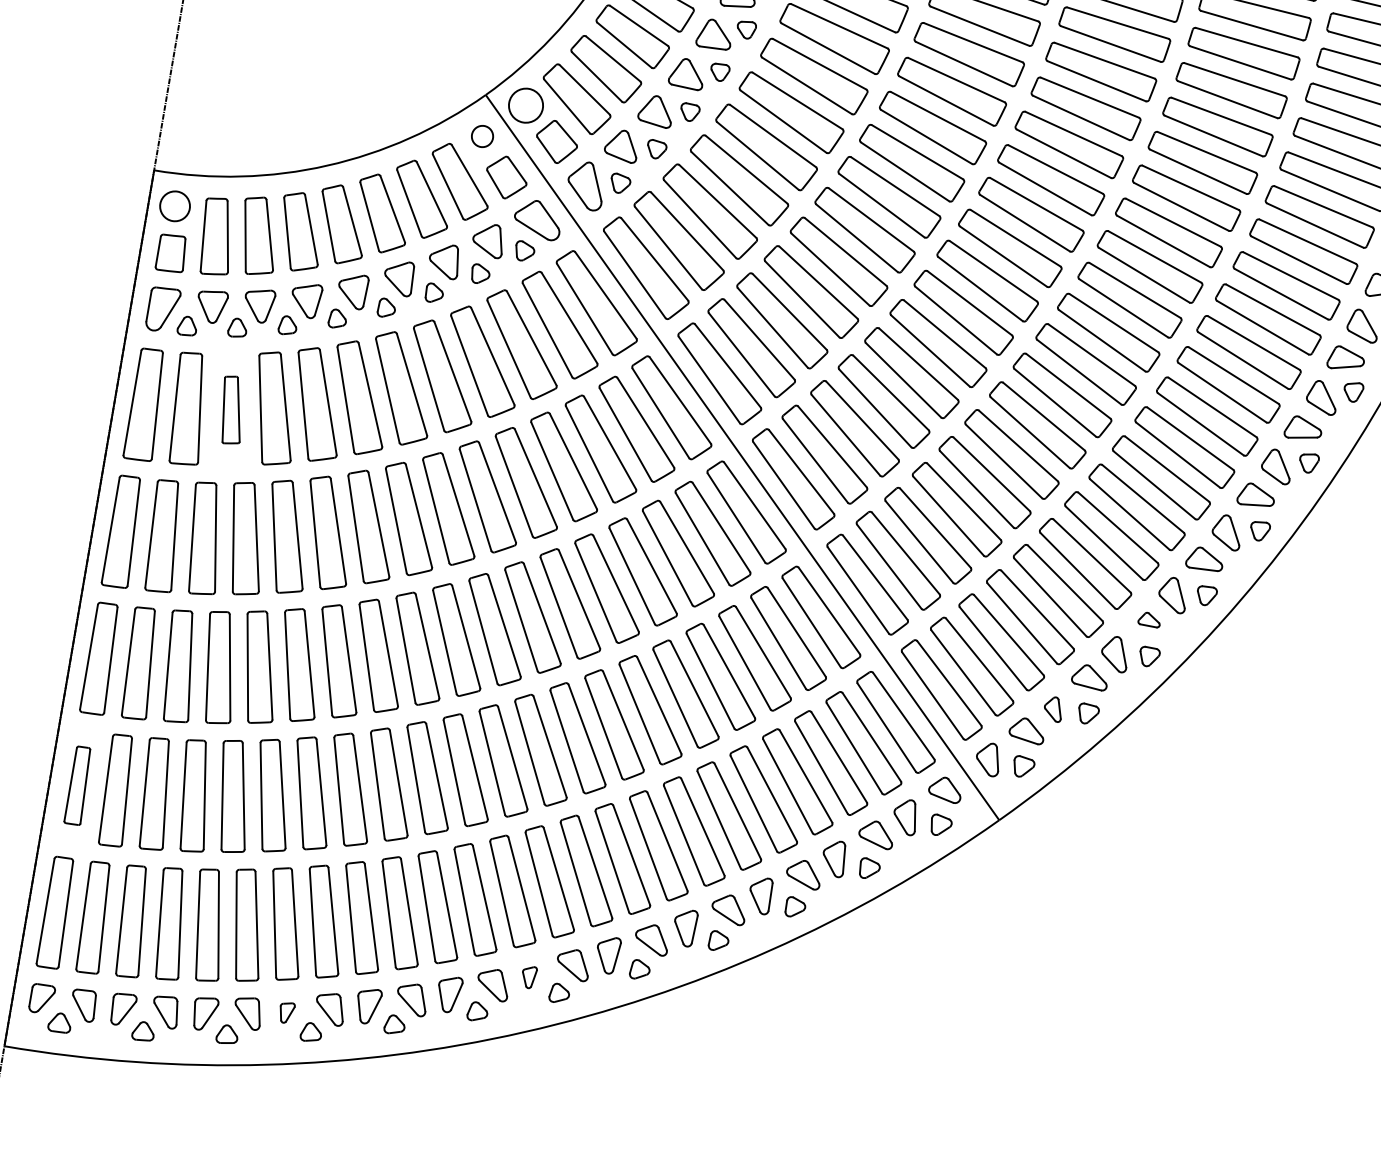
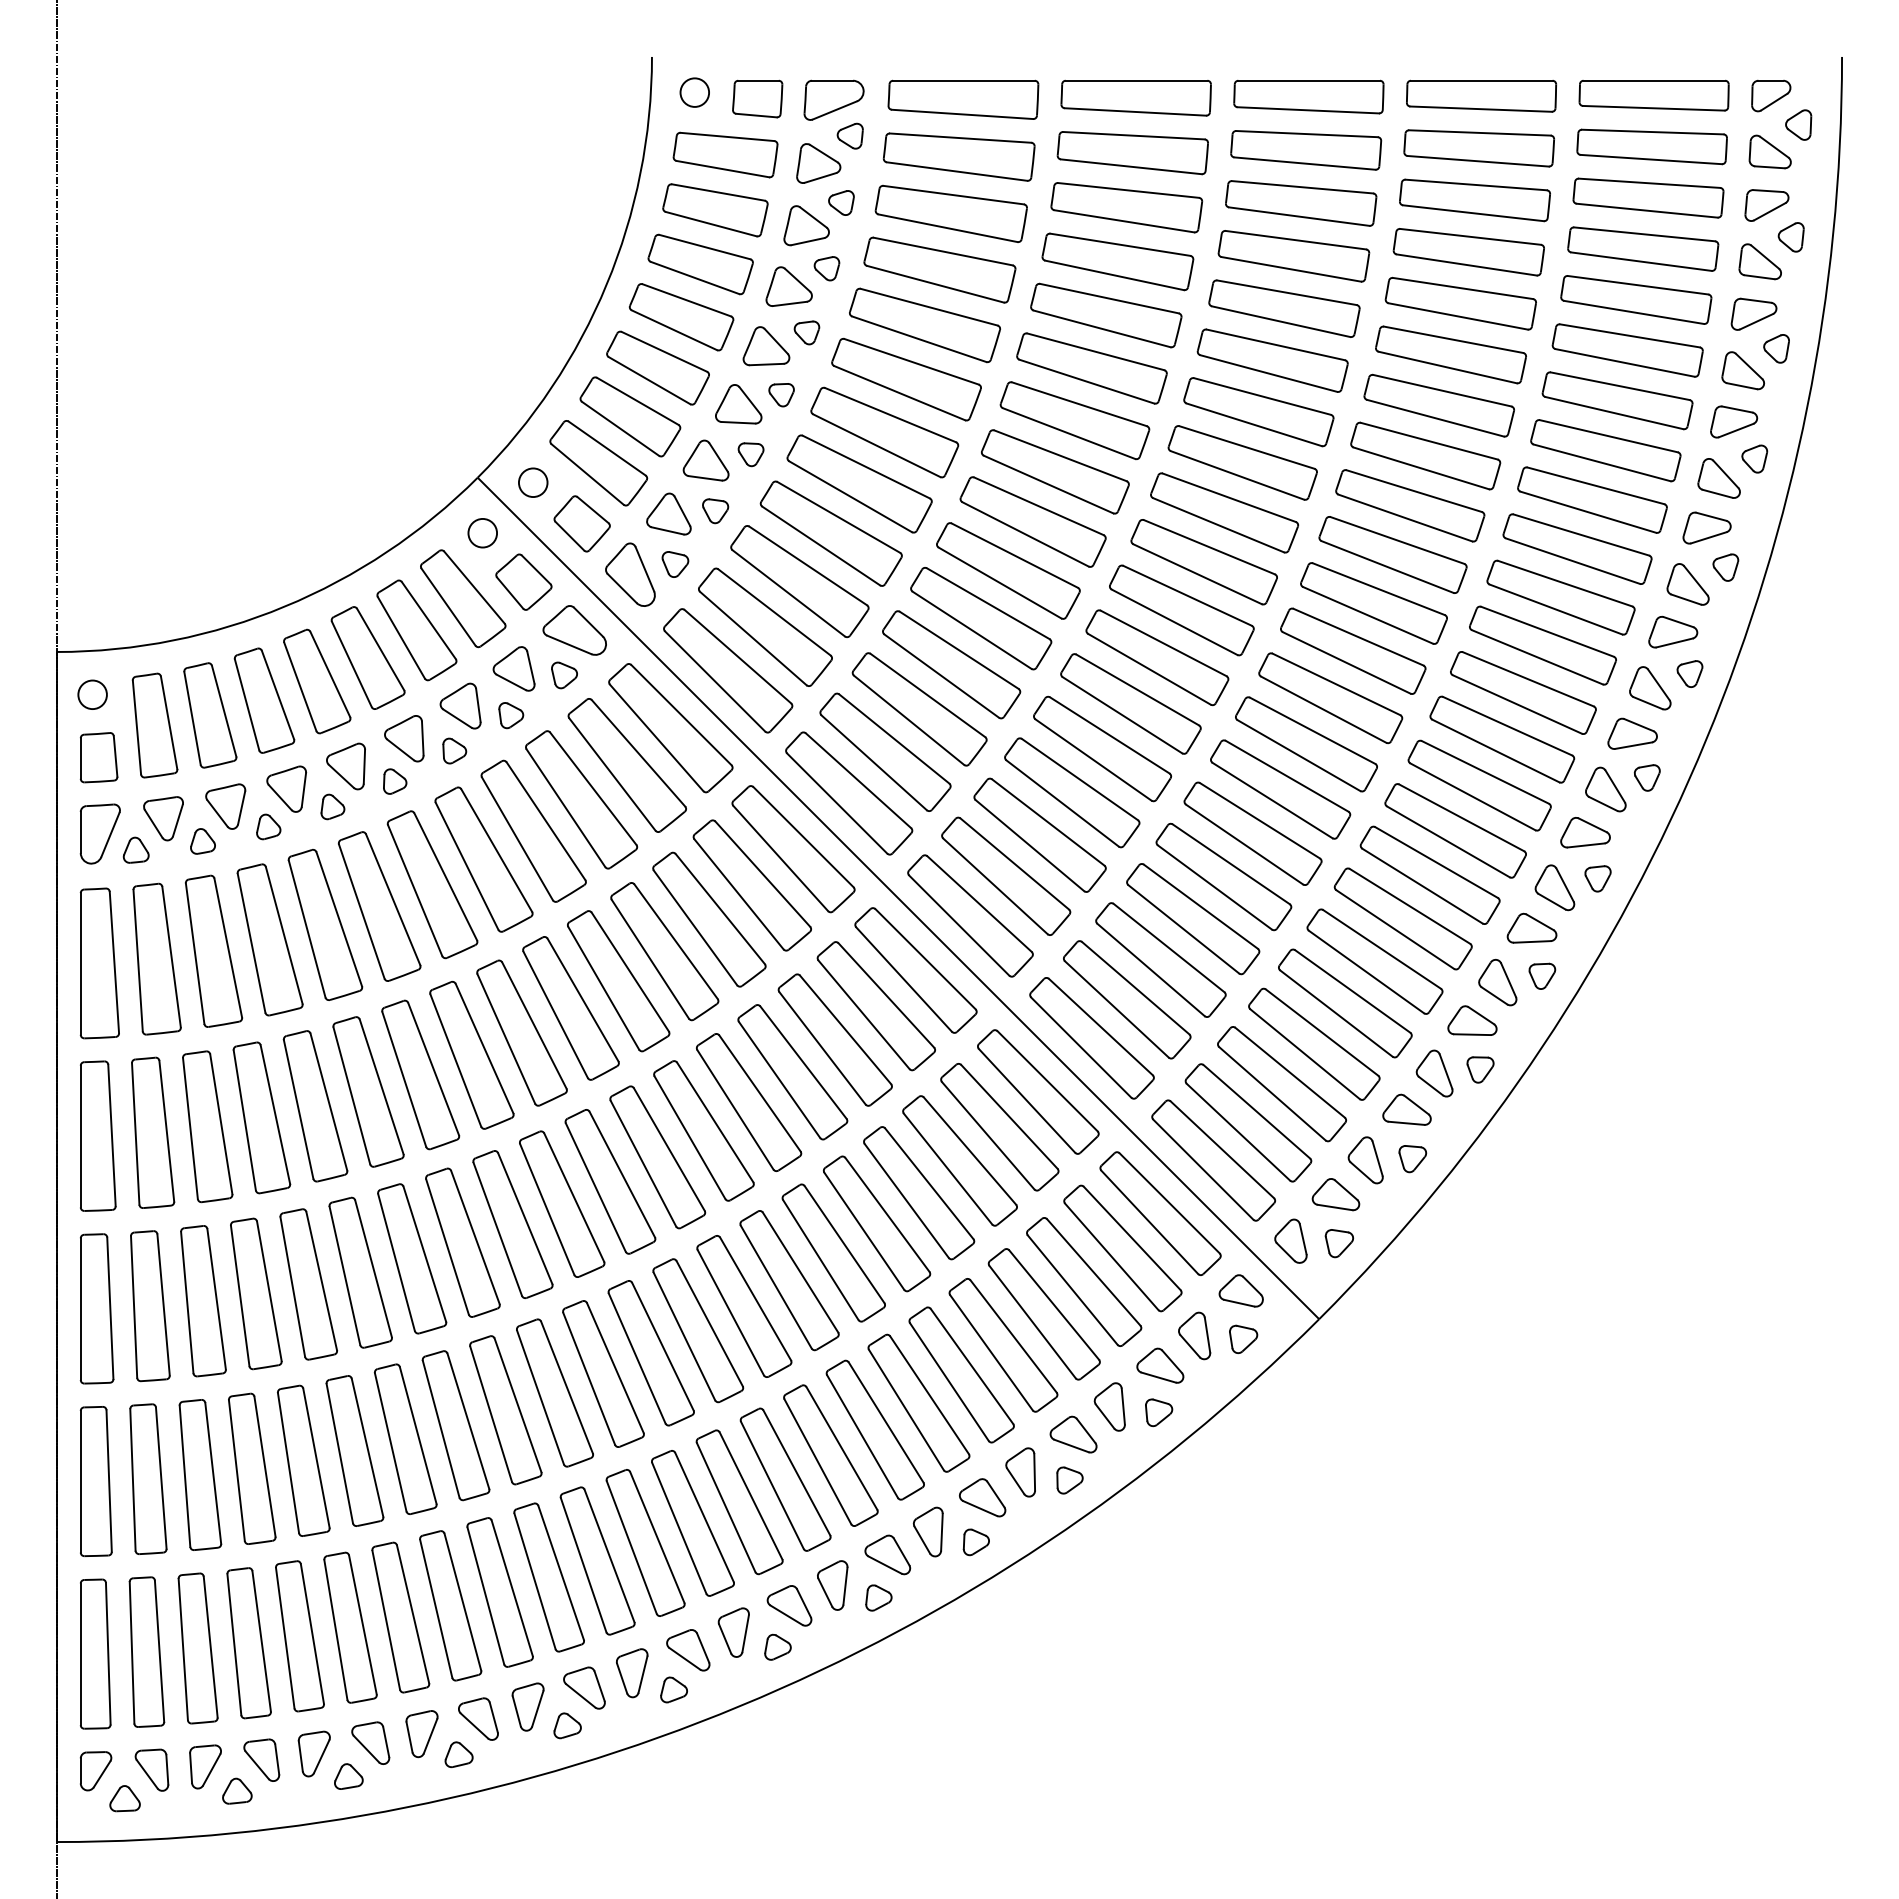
circle: (525, 105) -> (532, 482), size x0.62
circle: (174, 206) -> (92, 694), size x0.71
part: (232, 409) -> (214, 950), size x1.67
part: (1149, 619) -> (1472, 1020), size x1.67
part: (1053, 709) -> (1365, 1160), size x1.43
part: (78, 785) -> (95, 1481), size x1.43
part: (528, 977) -> (733, 1632), size x1.67
part: (286, 1012) -> (421, 1734), size x1.67

